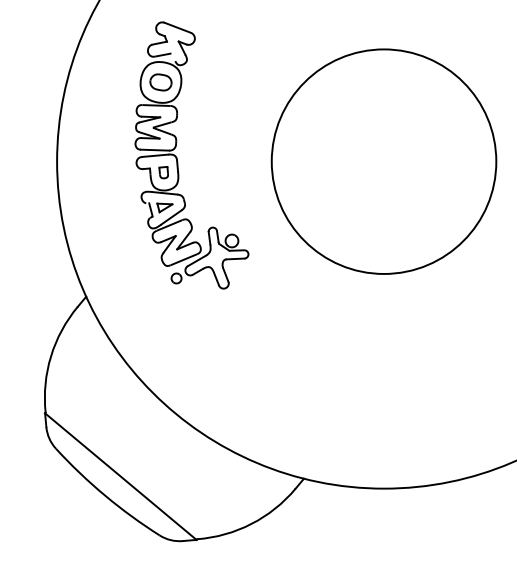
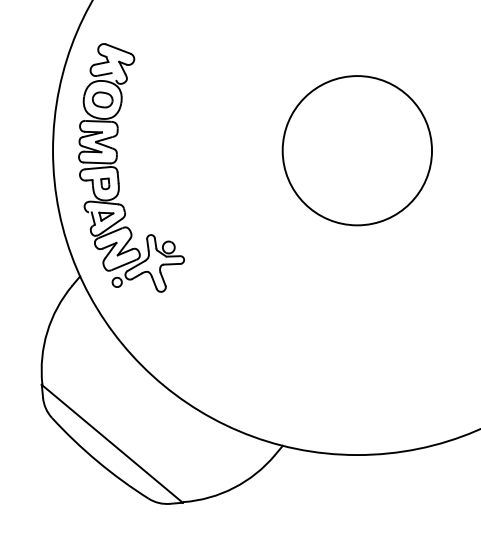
part: (177, 158) -> (118, 170), moved
circle: (384, 161) -> (357, 150), size x0.71

